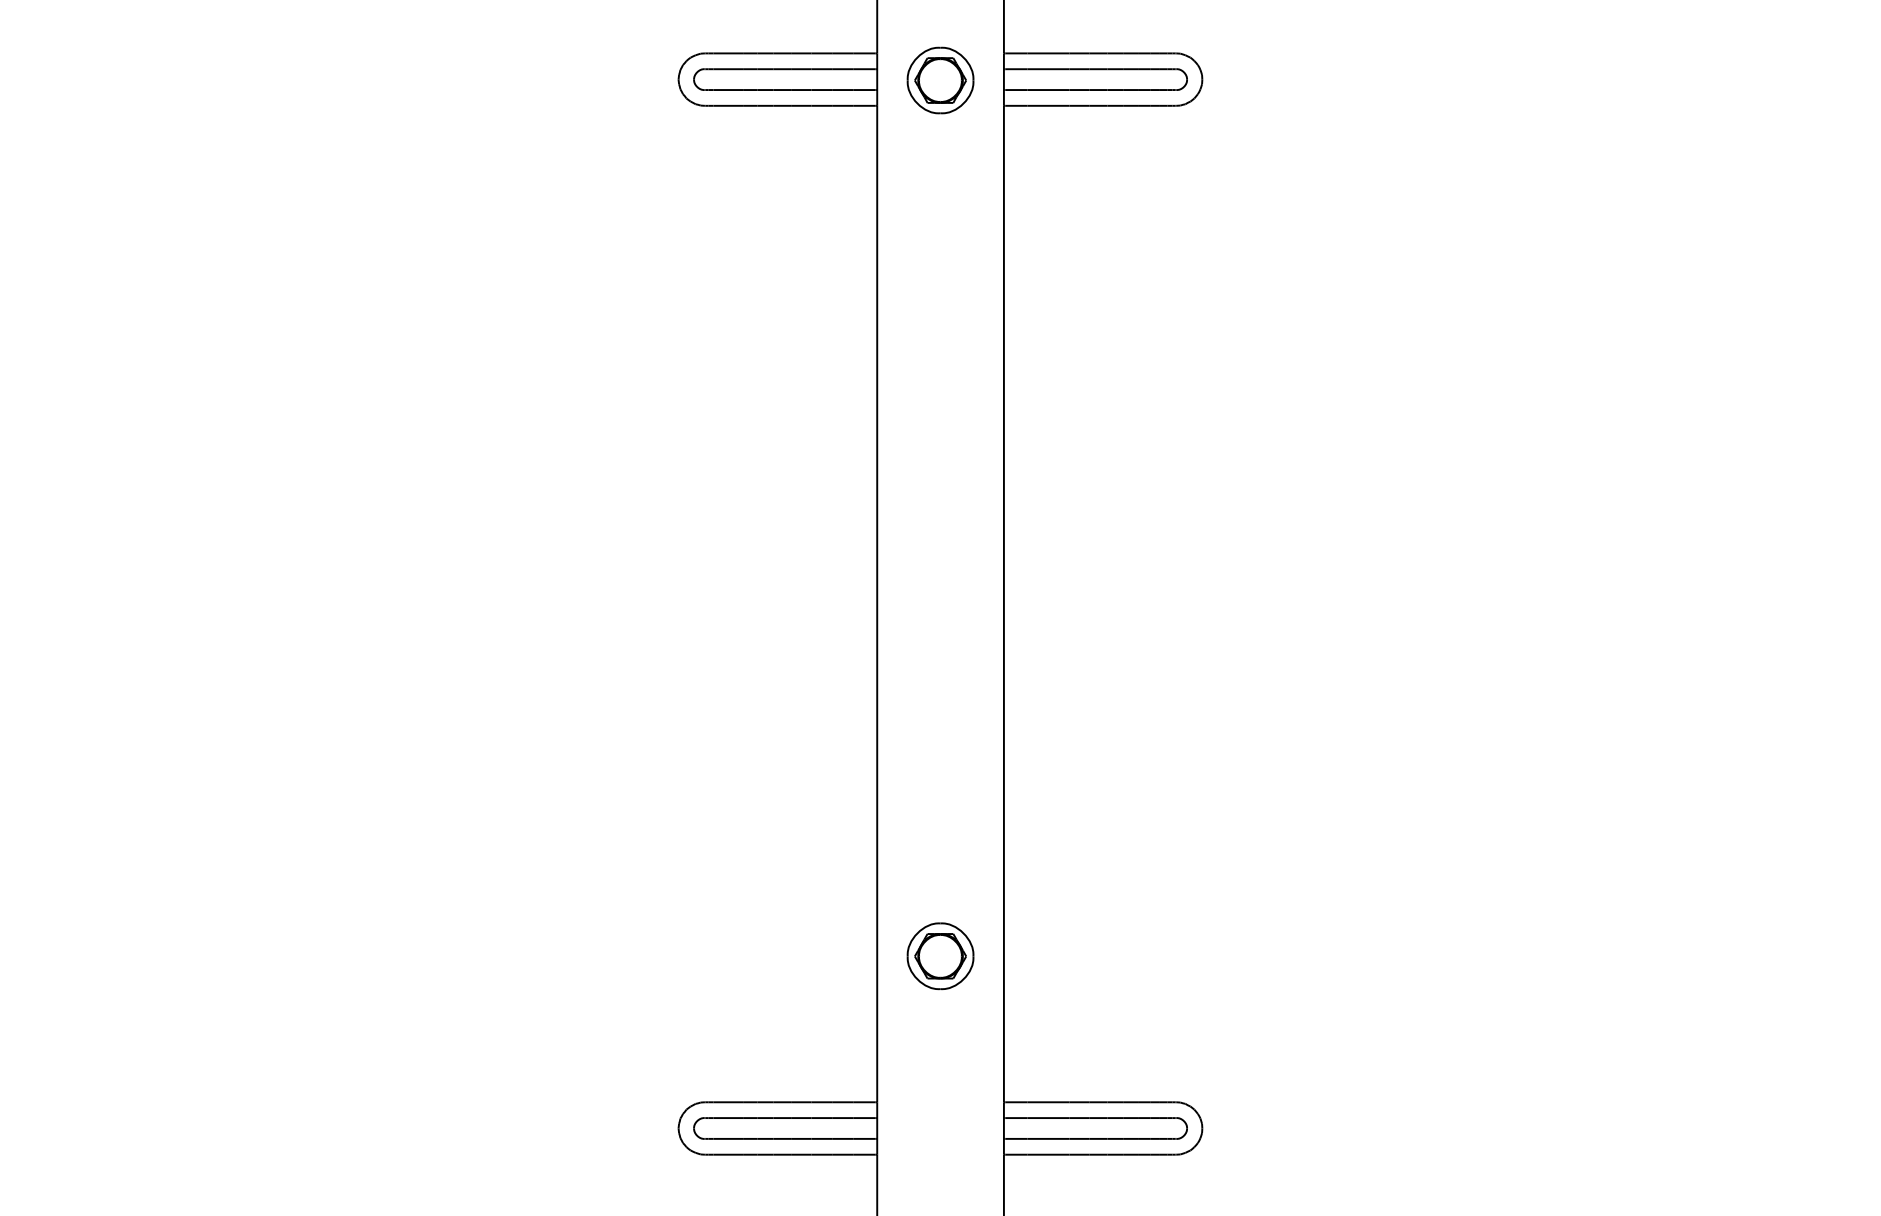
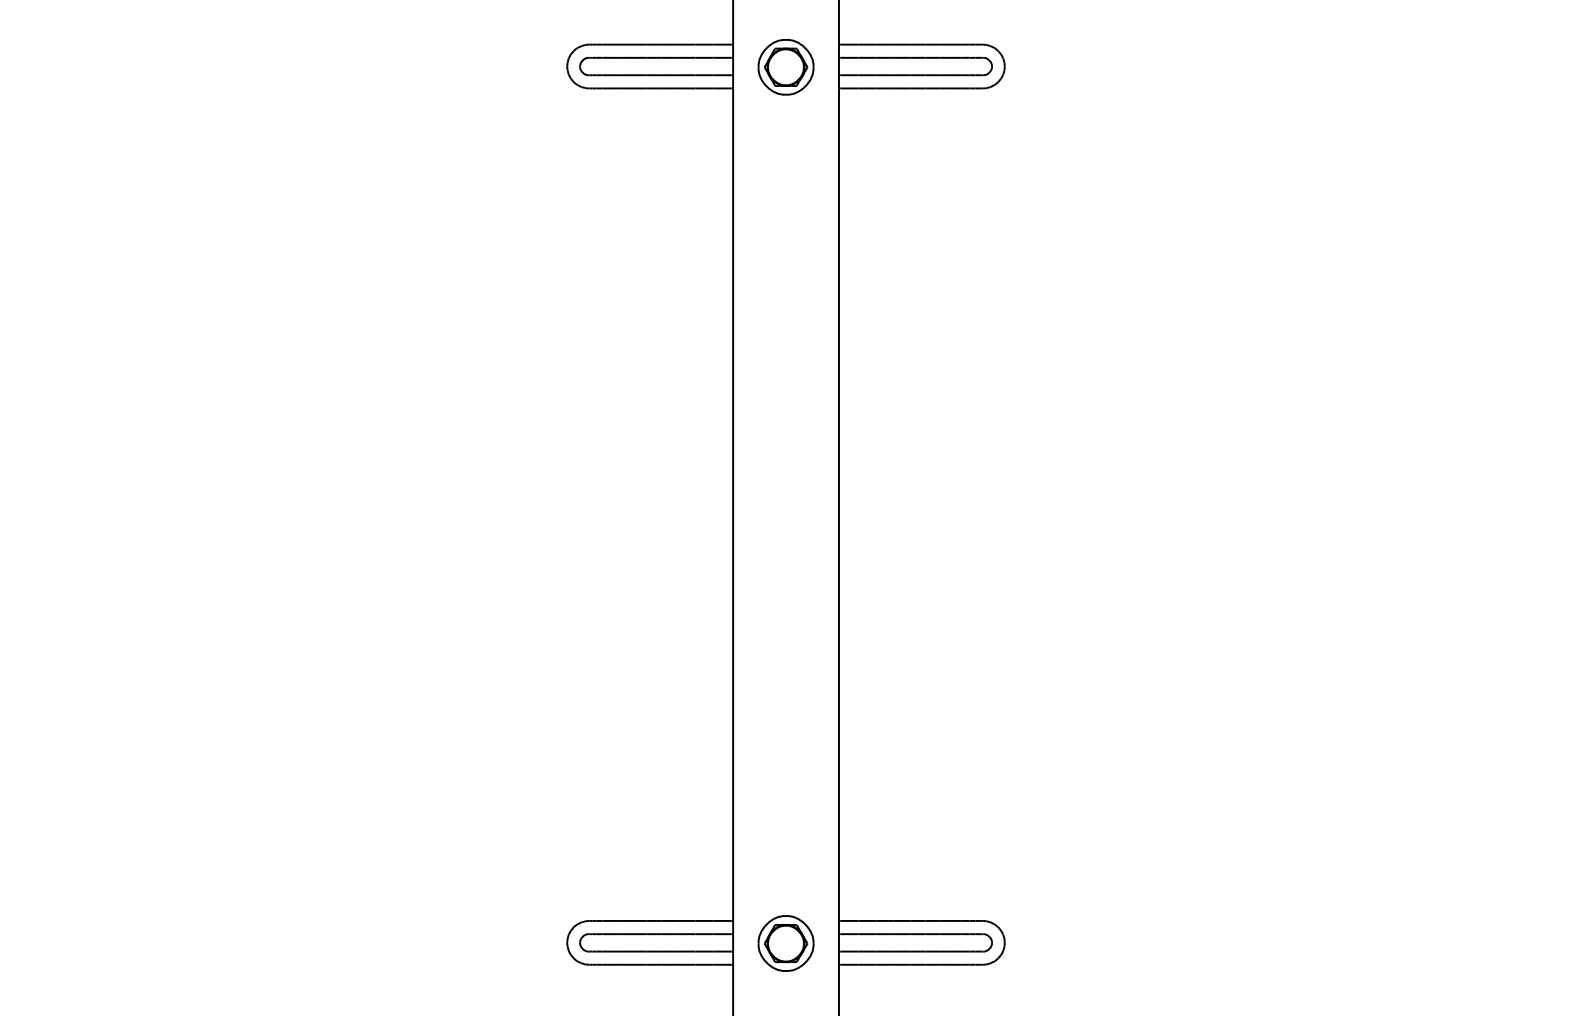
part: (940, 956) -> (786, 943), moved

